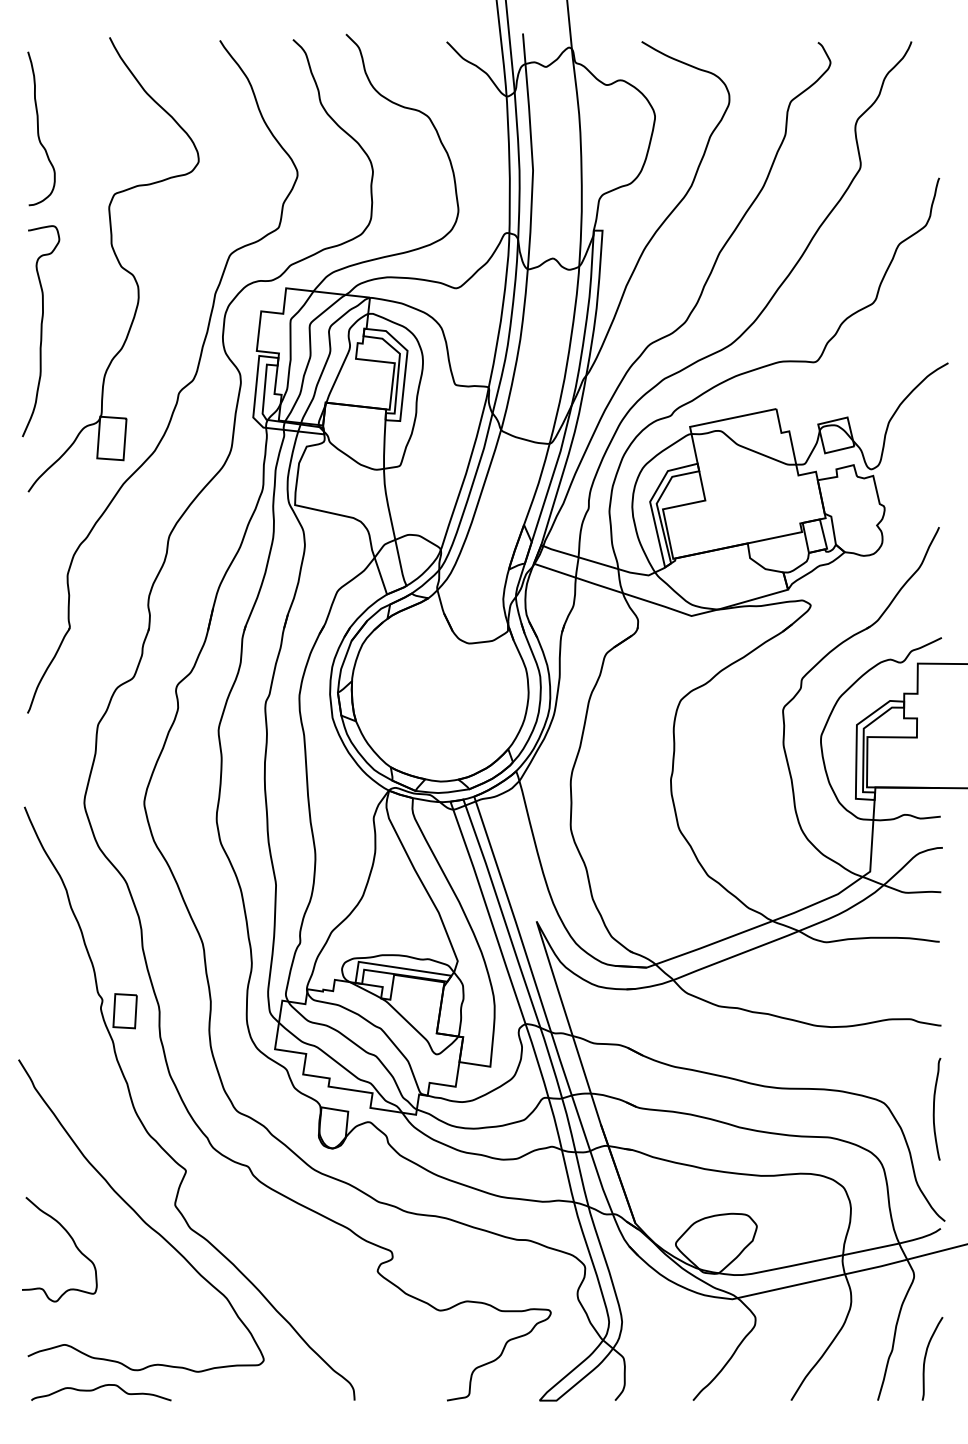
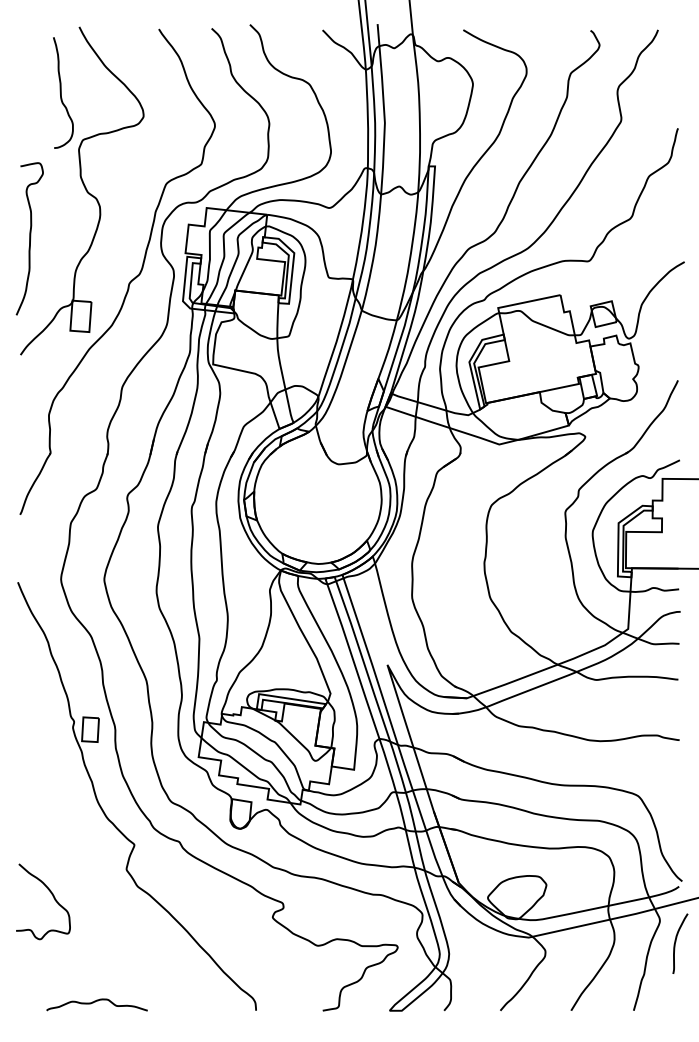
curve: (38, 128) -> (61, 92), moved
curve: (934, 1109) -> (674, 800), removed
curve: (140, 1216) -> (101, 877), removed
curve: (926, 1356) -> (676, 942), moved
curve: (99, 1388) -> (95, 1002), moved

